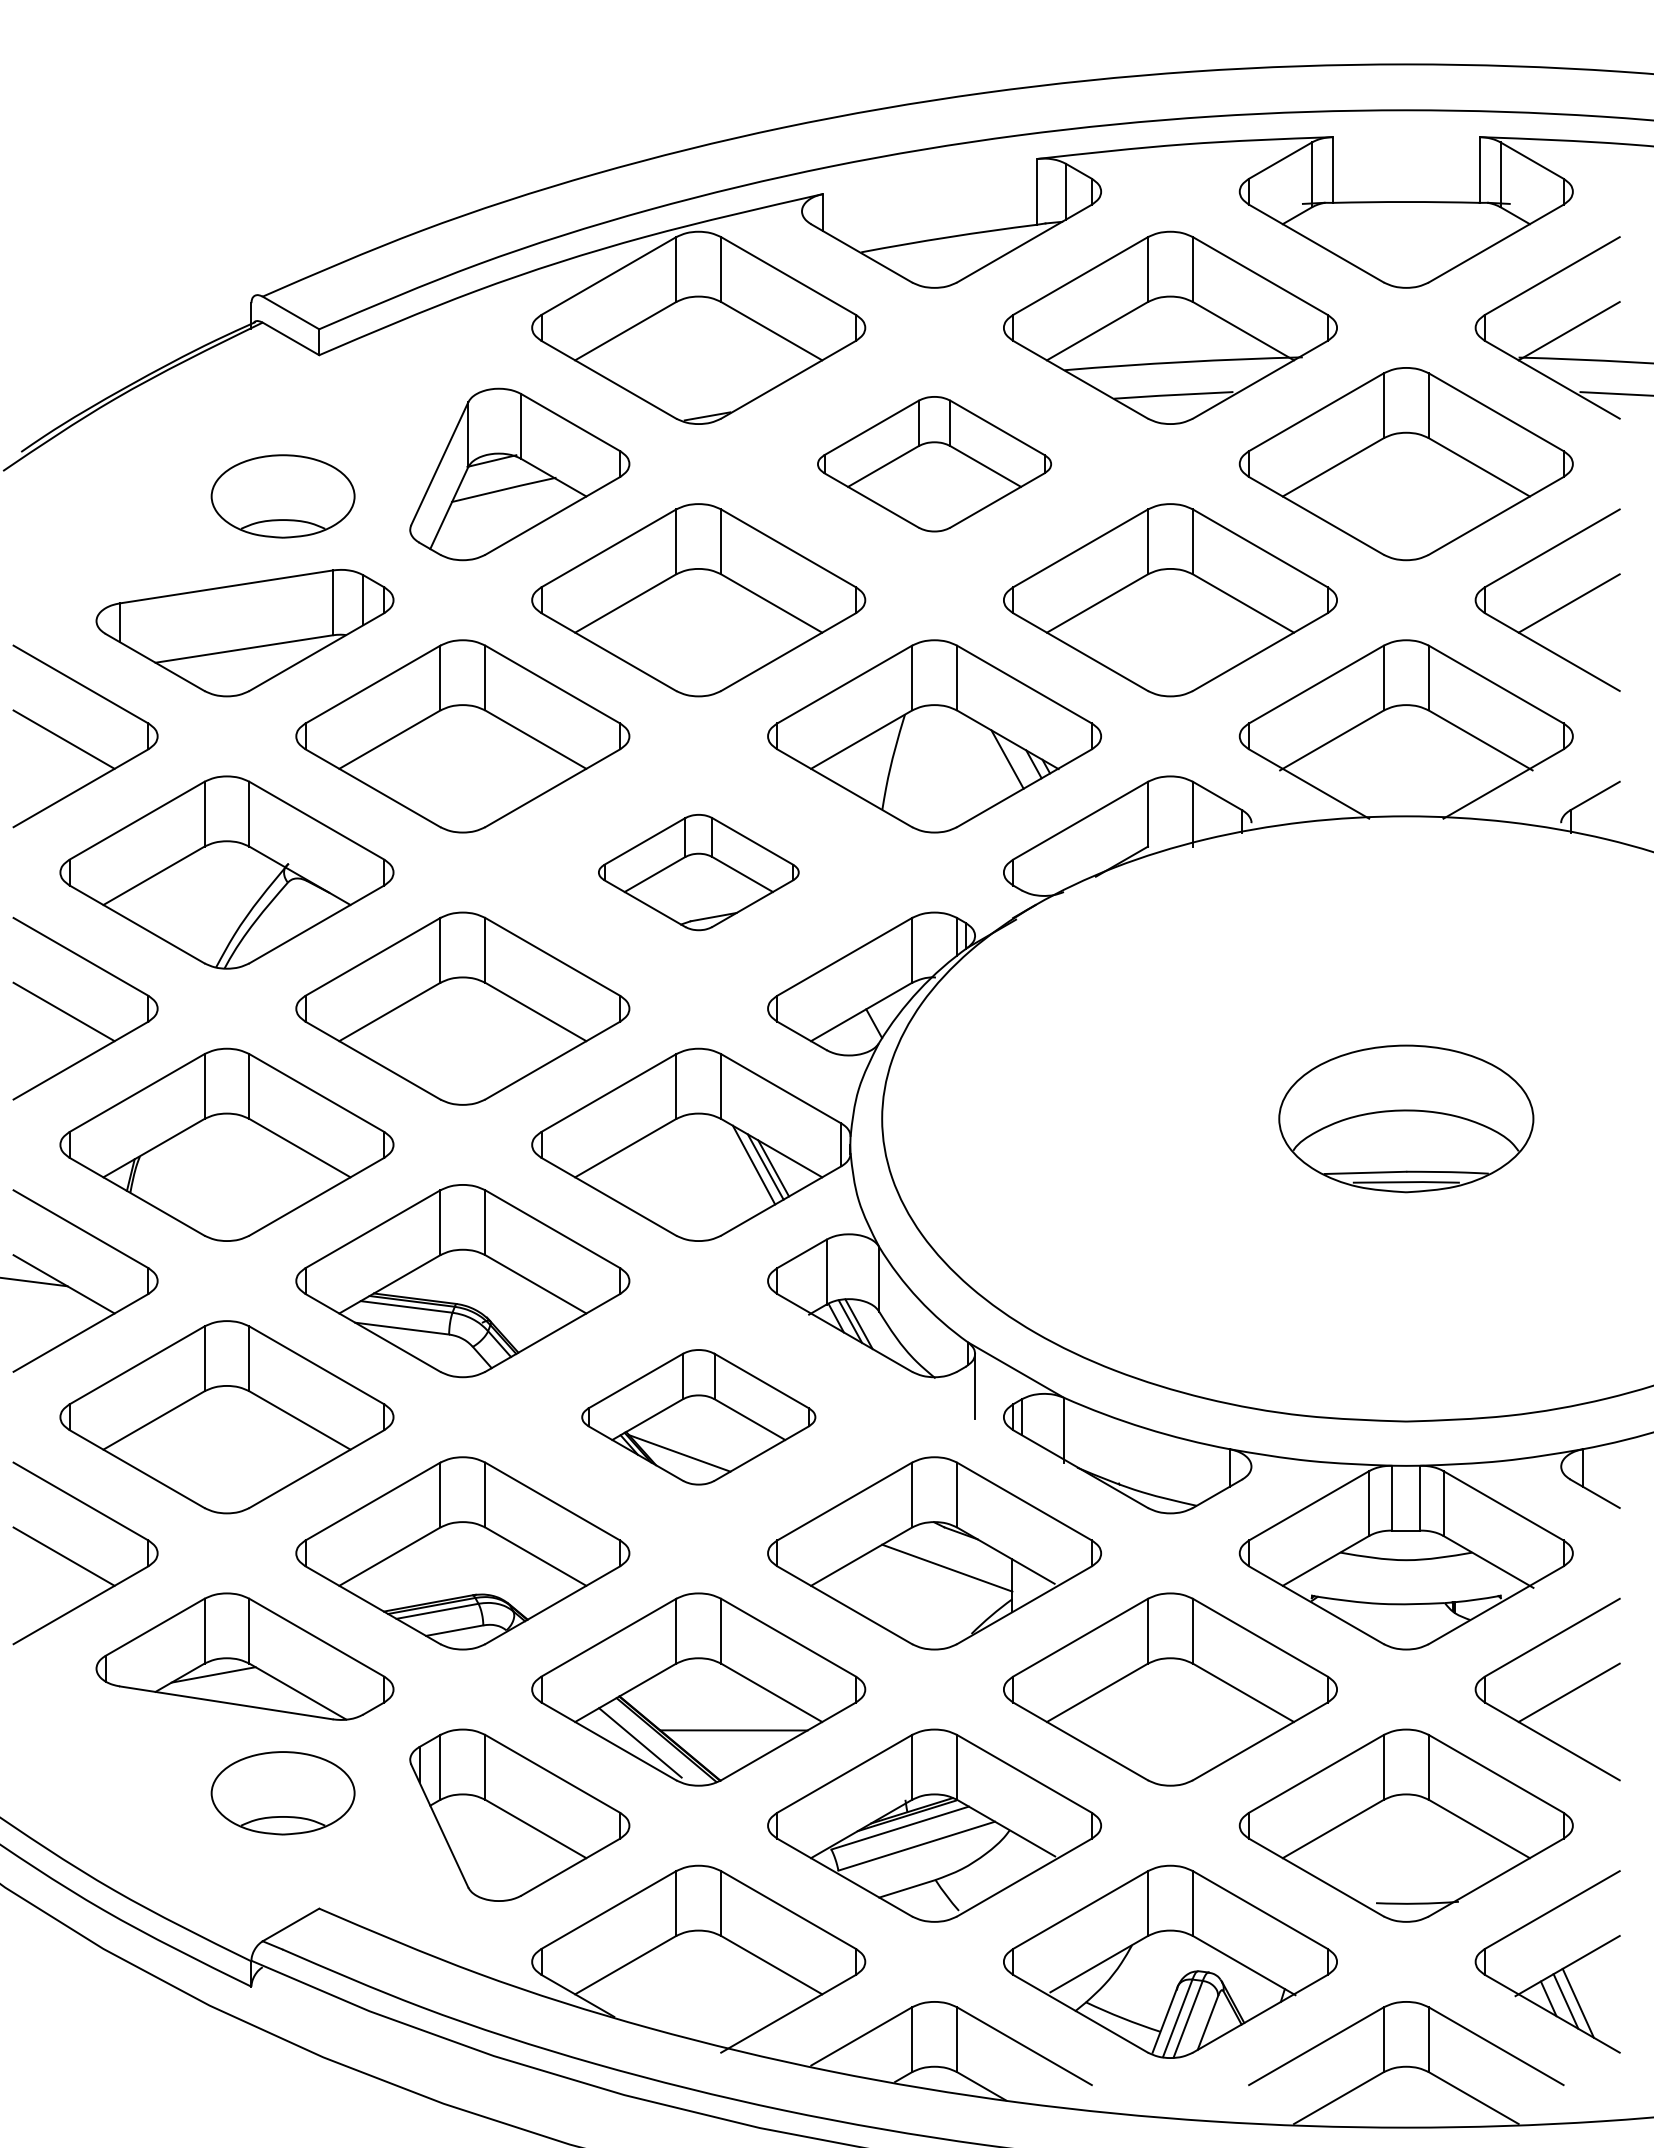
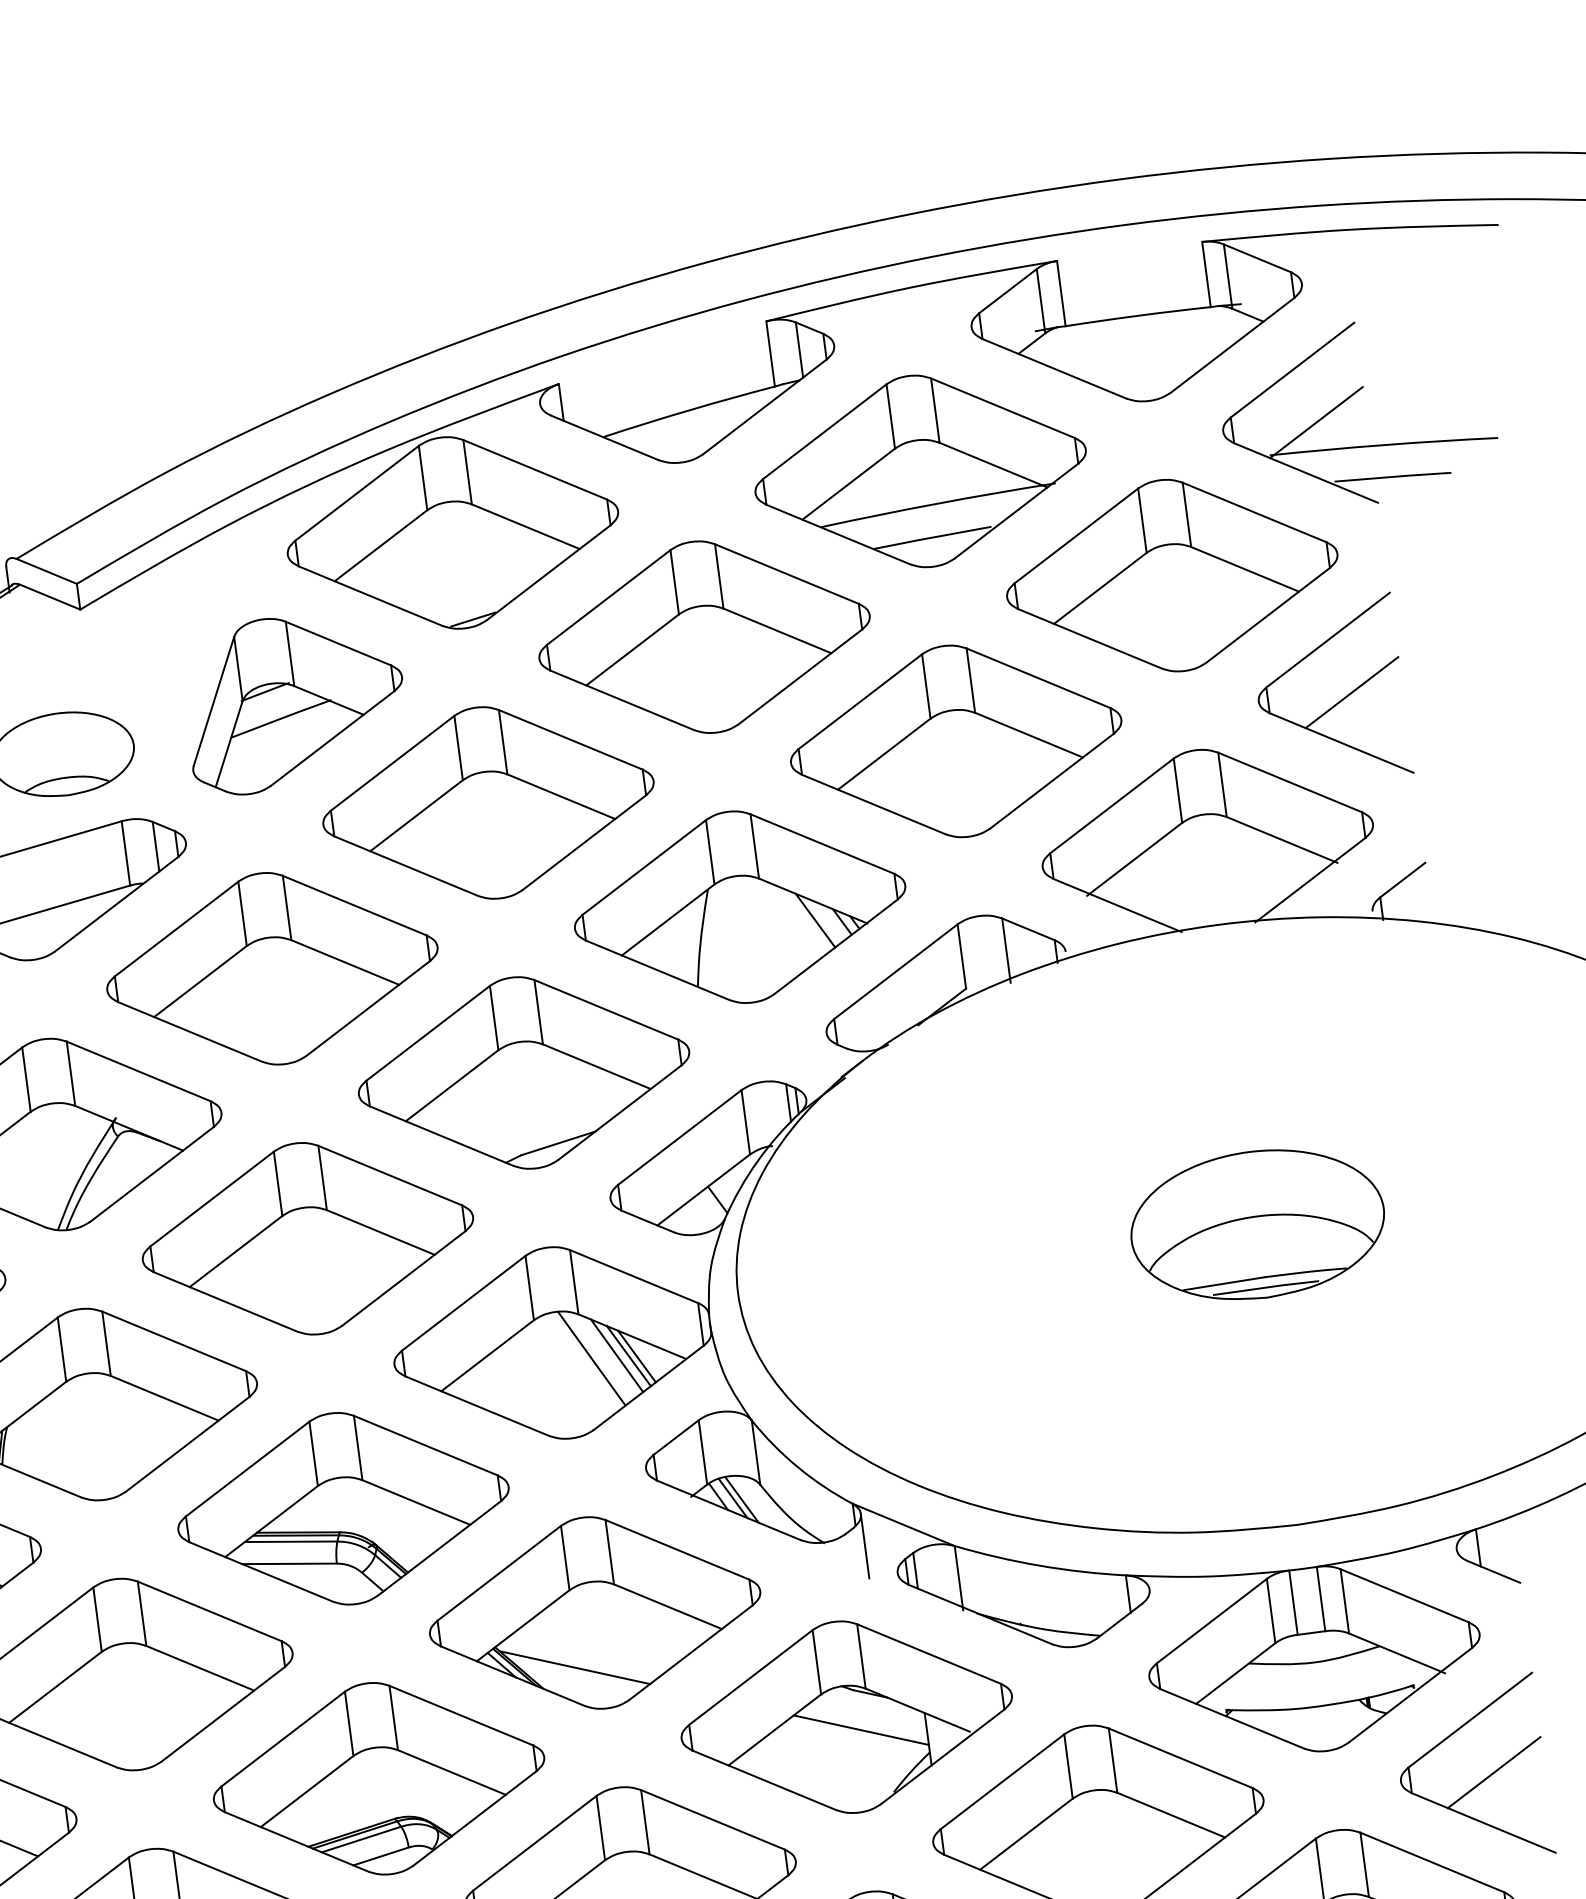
part: (934, 464) -> (704, 637), size x1.43
part: (698, 872) -> (523, 1072), size x1.67
line: (728, 1164) -> (591, 1358), added
part: (698, 1417) -> (594, 1613), size x1.43

